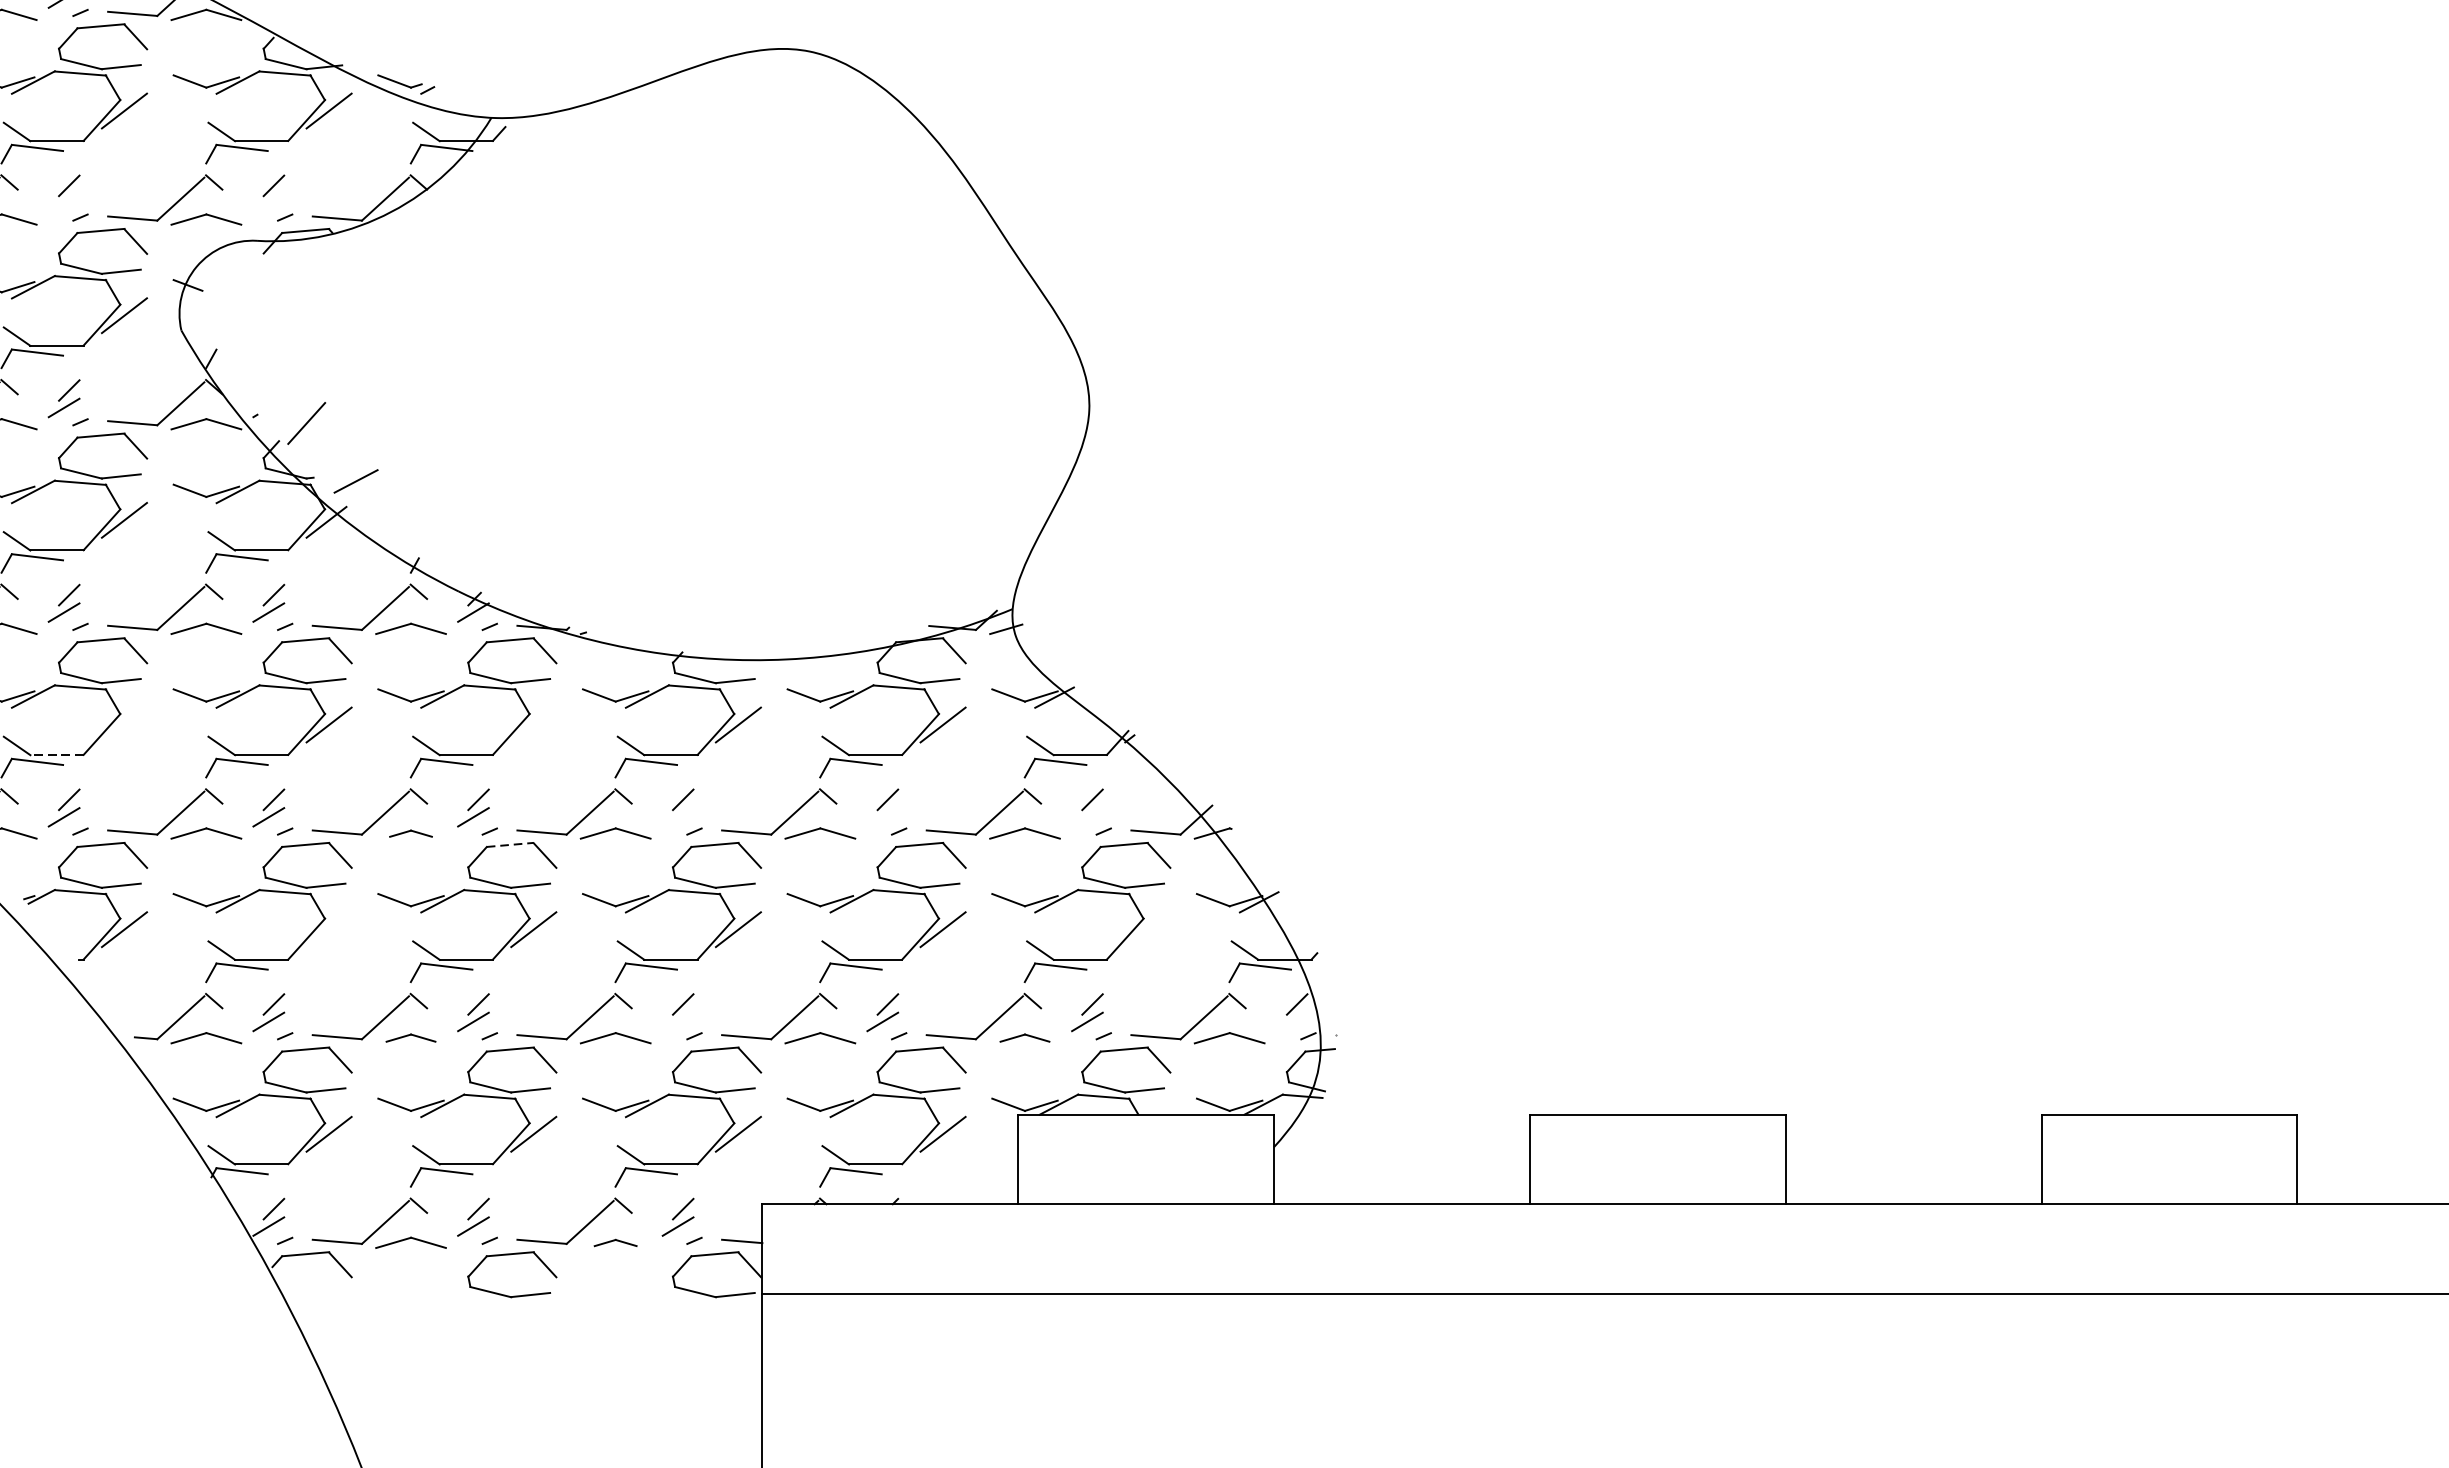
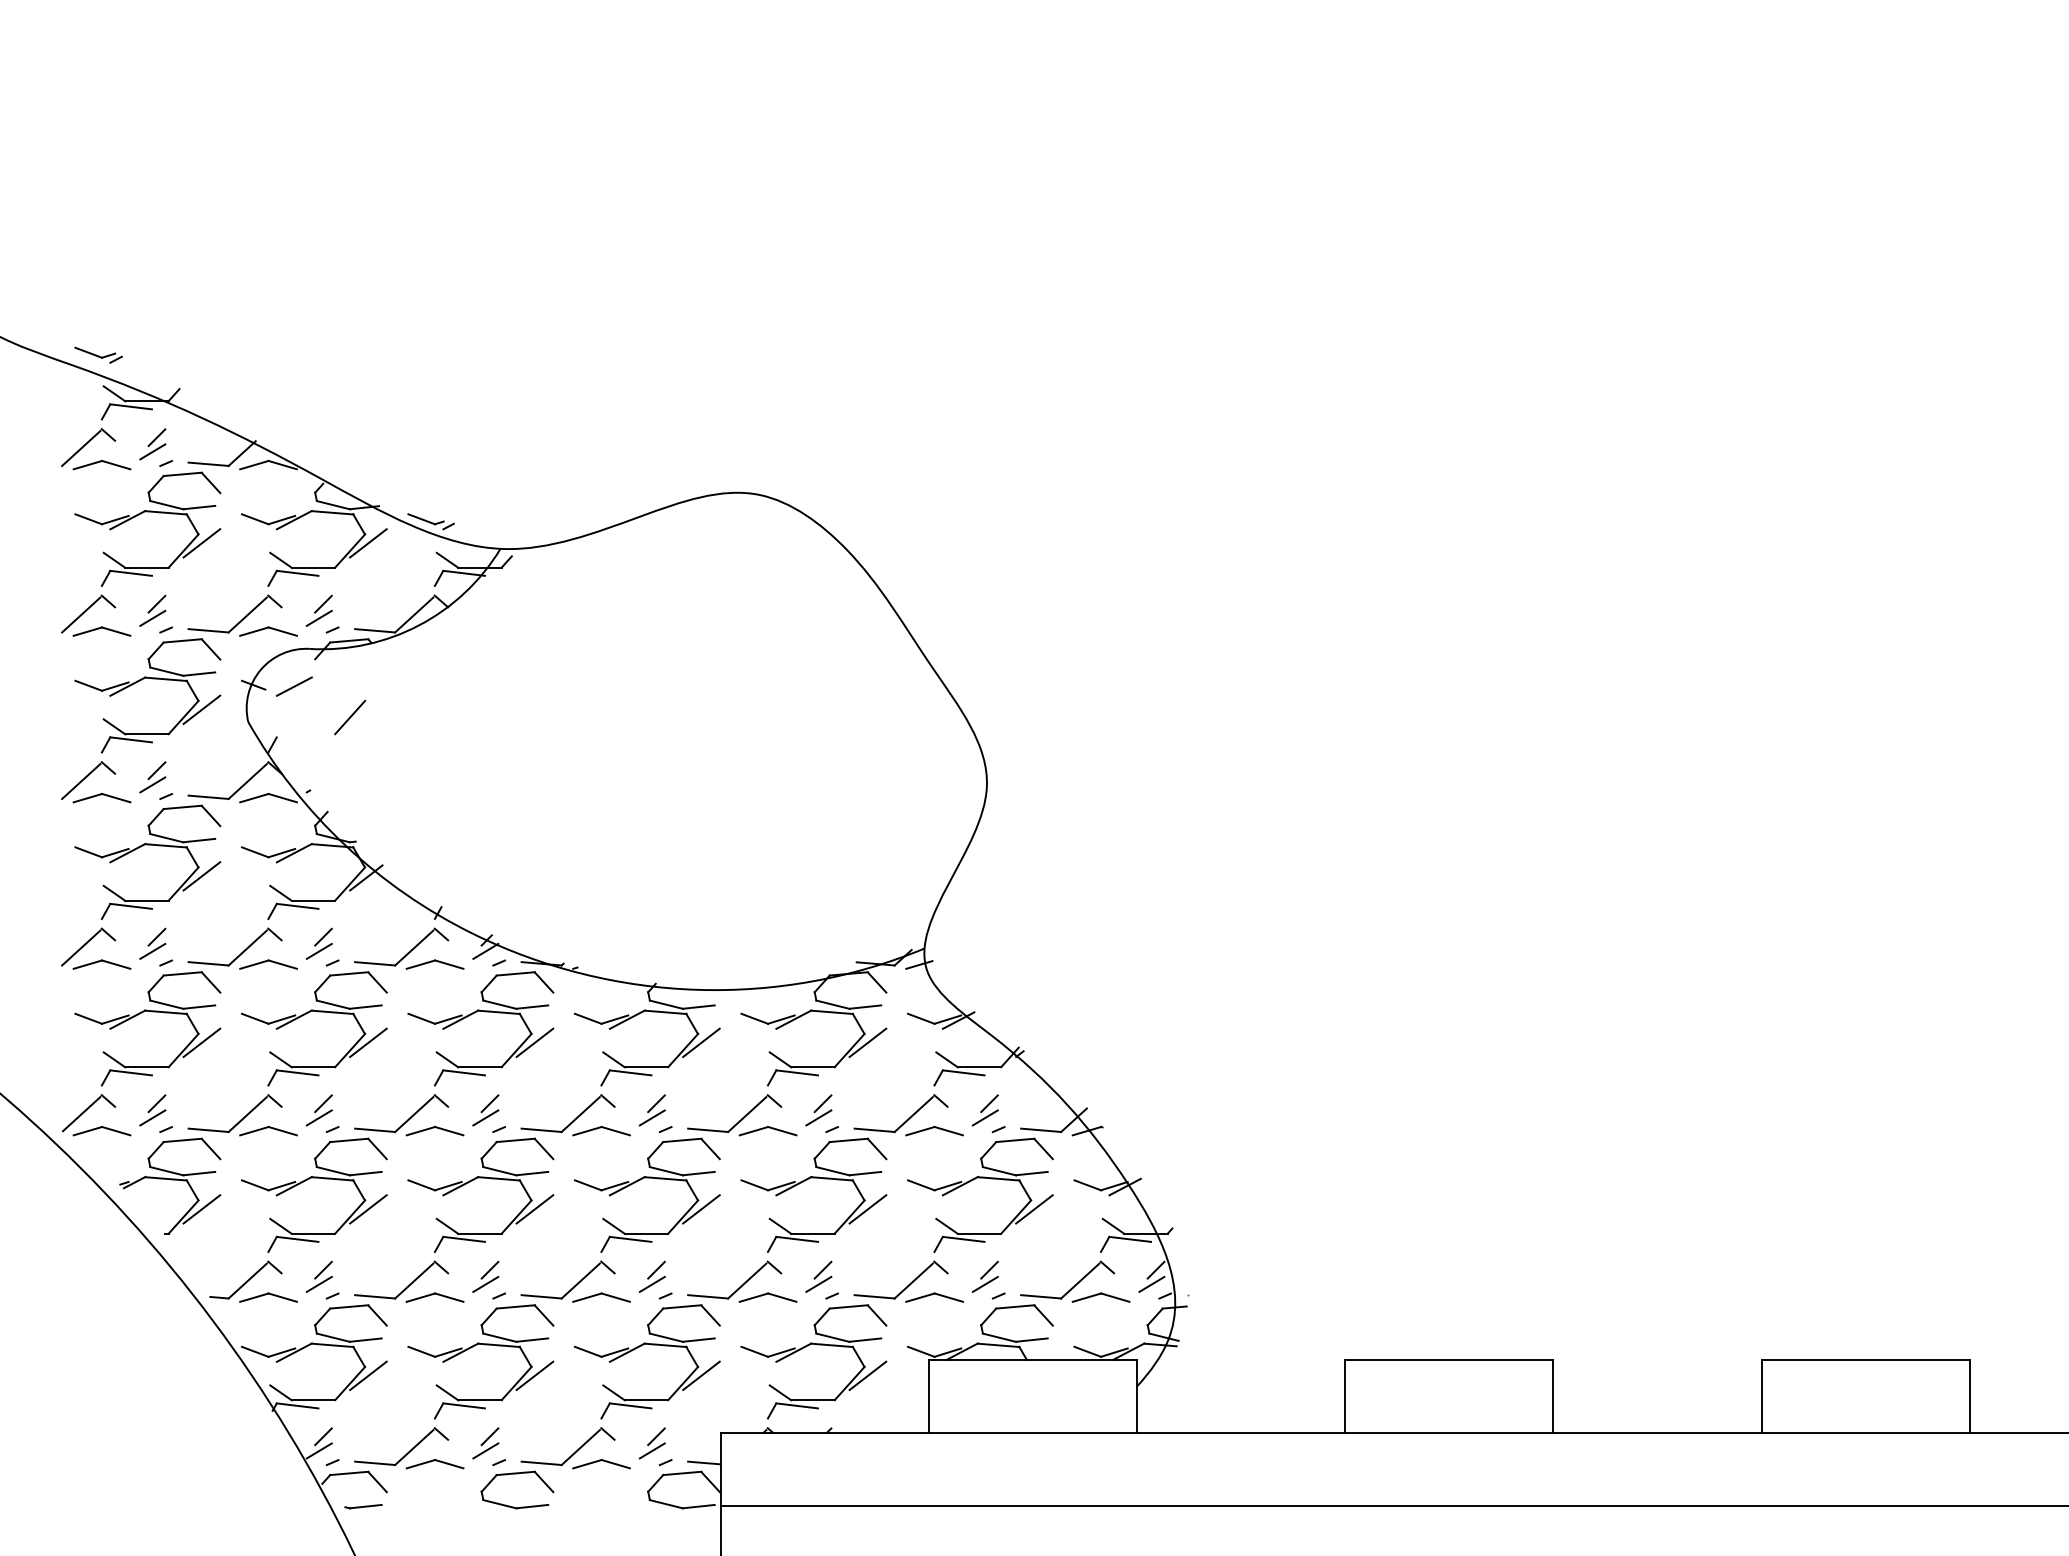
line: (63, 202) -> (152, 617), added
line: (267, 202) -> (318, 617), added
line: (307, 423) -> (350, 717), moved
line: (355, 481) -> (293, 686), moved
line: (123, 724) -> (201, 1042), added
line: (533, 724) -> (534, 1042), added
line: (56, 755) -> (146, 1067), dashed -> solid
line: (677, 816) -> (651, 1117), added
line: (882, 816) -> (818, 1117), added
line: (1086, 816) -> (984, 1117), added
part: (410, 833) -> (434, 1131), size x1.67
line: (511, 845) -> (516, 1140), dashed -> solid
line: (329, 929) -> (368, 1209), added
line: (1147, 929) -> (1034, 1209), added
line: (677, 1020) -> (651, 1283), added
line: (1291, 1020) -> (1151, 1283), added
part: (410, 1038) -> (434, 1297), size x1.43
part: (1024, 1038) -> (934, 1297), size x1.43
part: (615, 1243) -> (601, 1464), size x1.67
part: (323, 1294) -> (363, 1506), added

